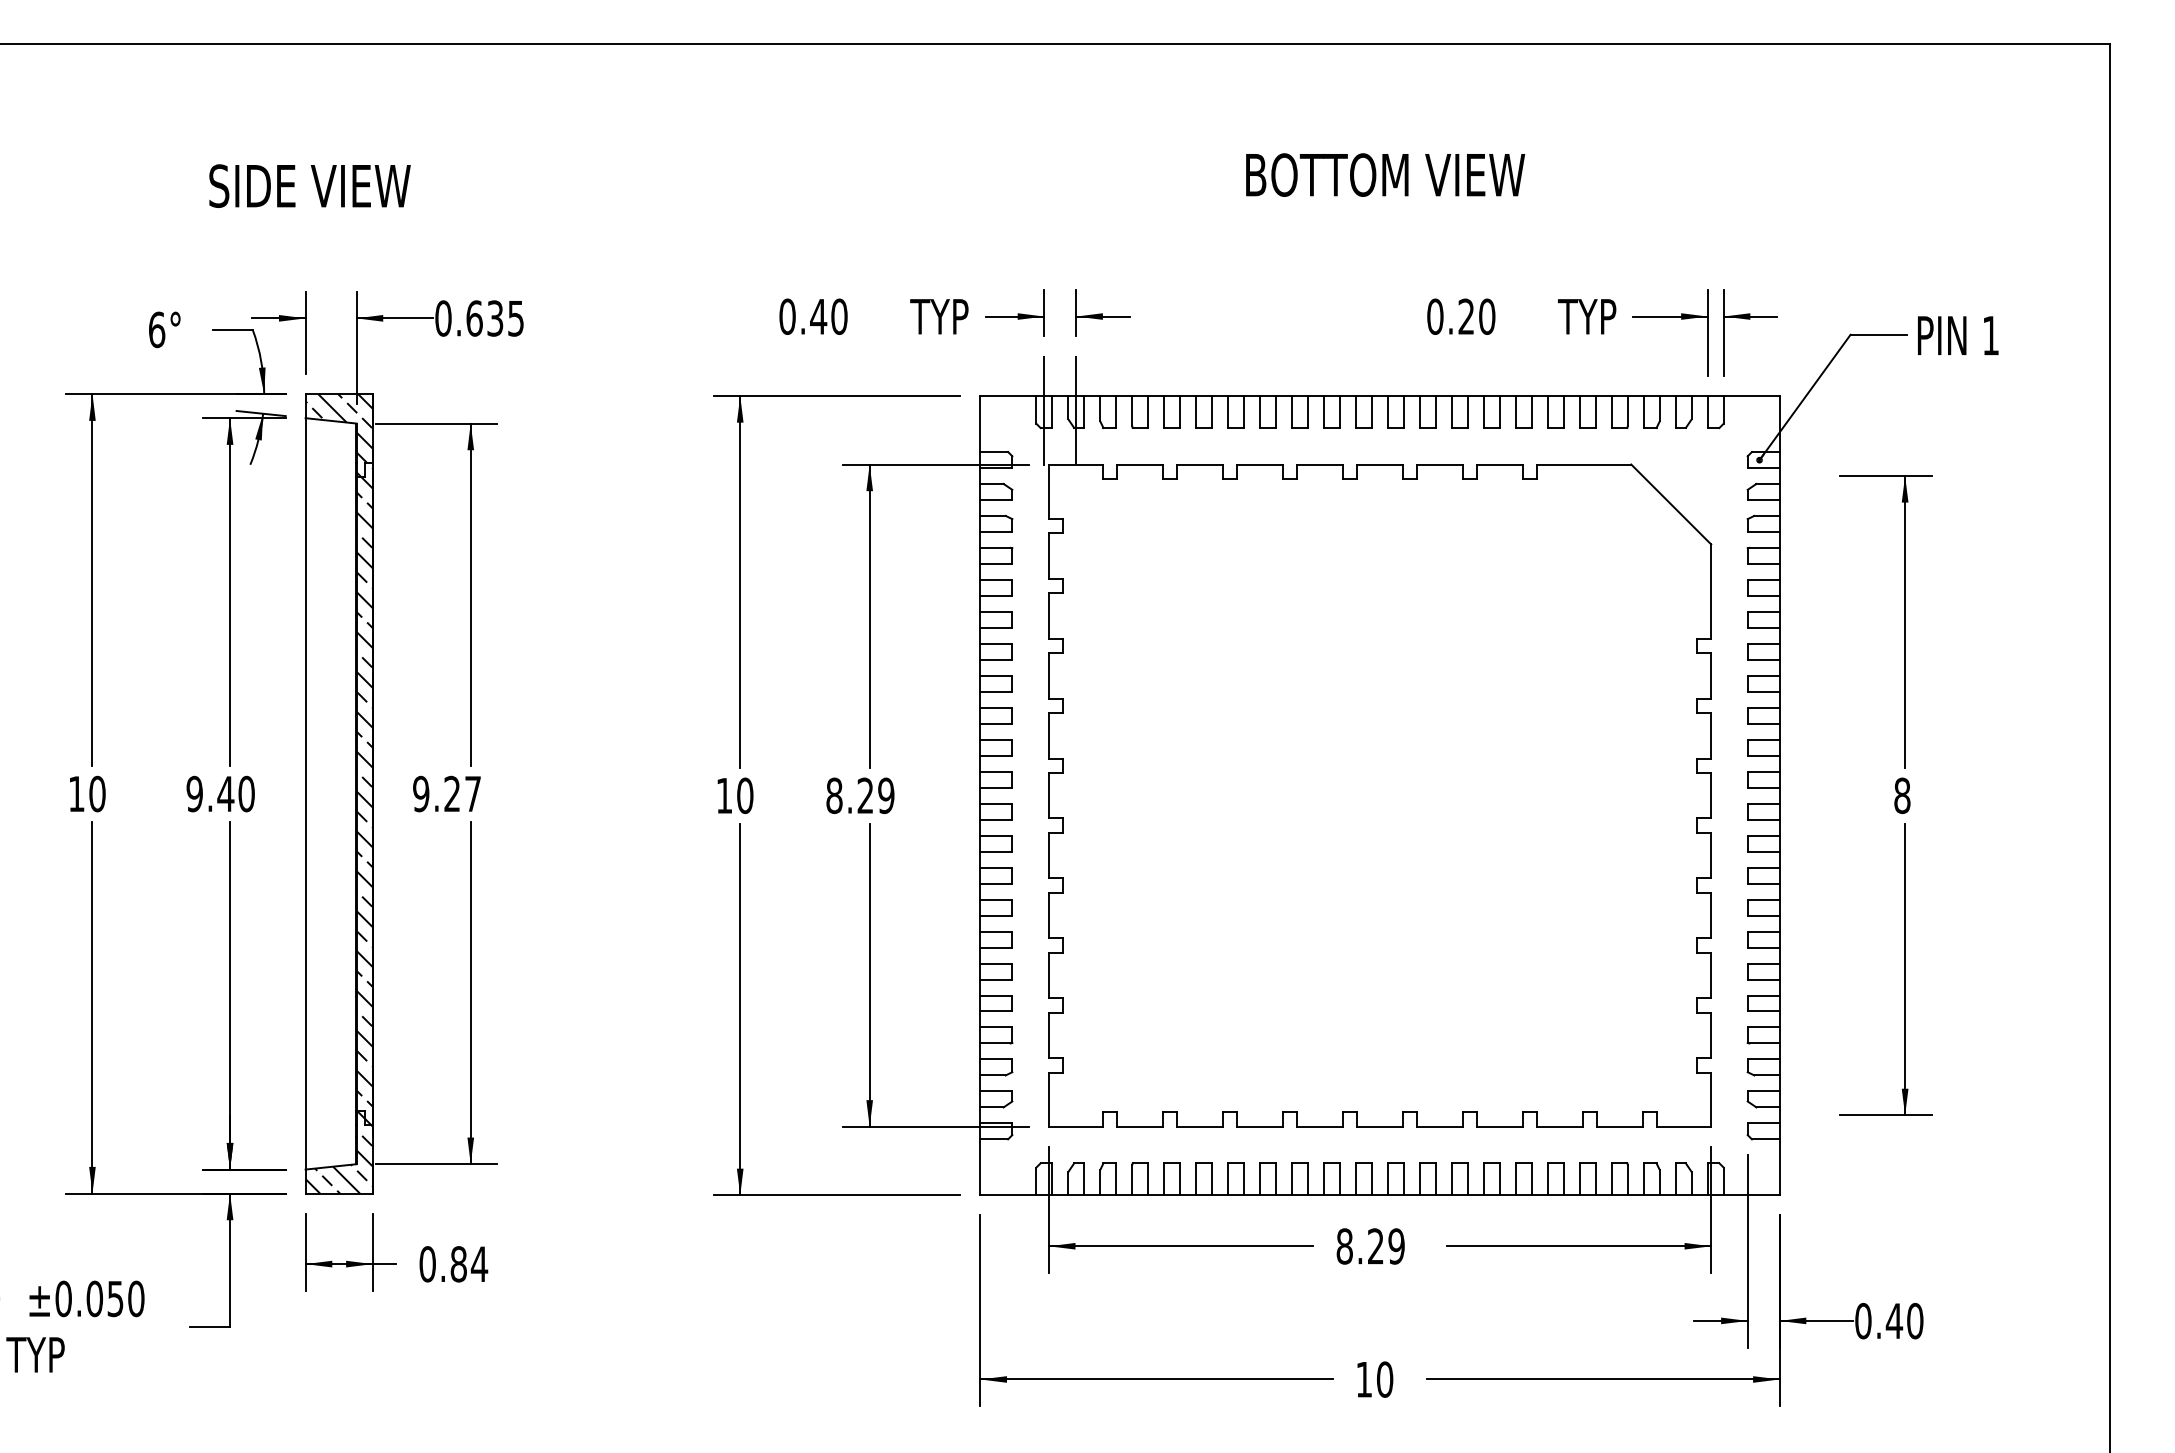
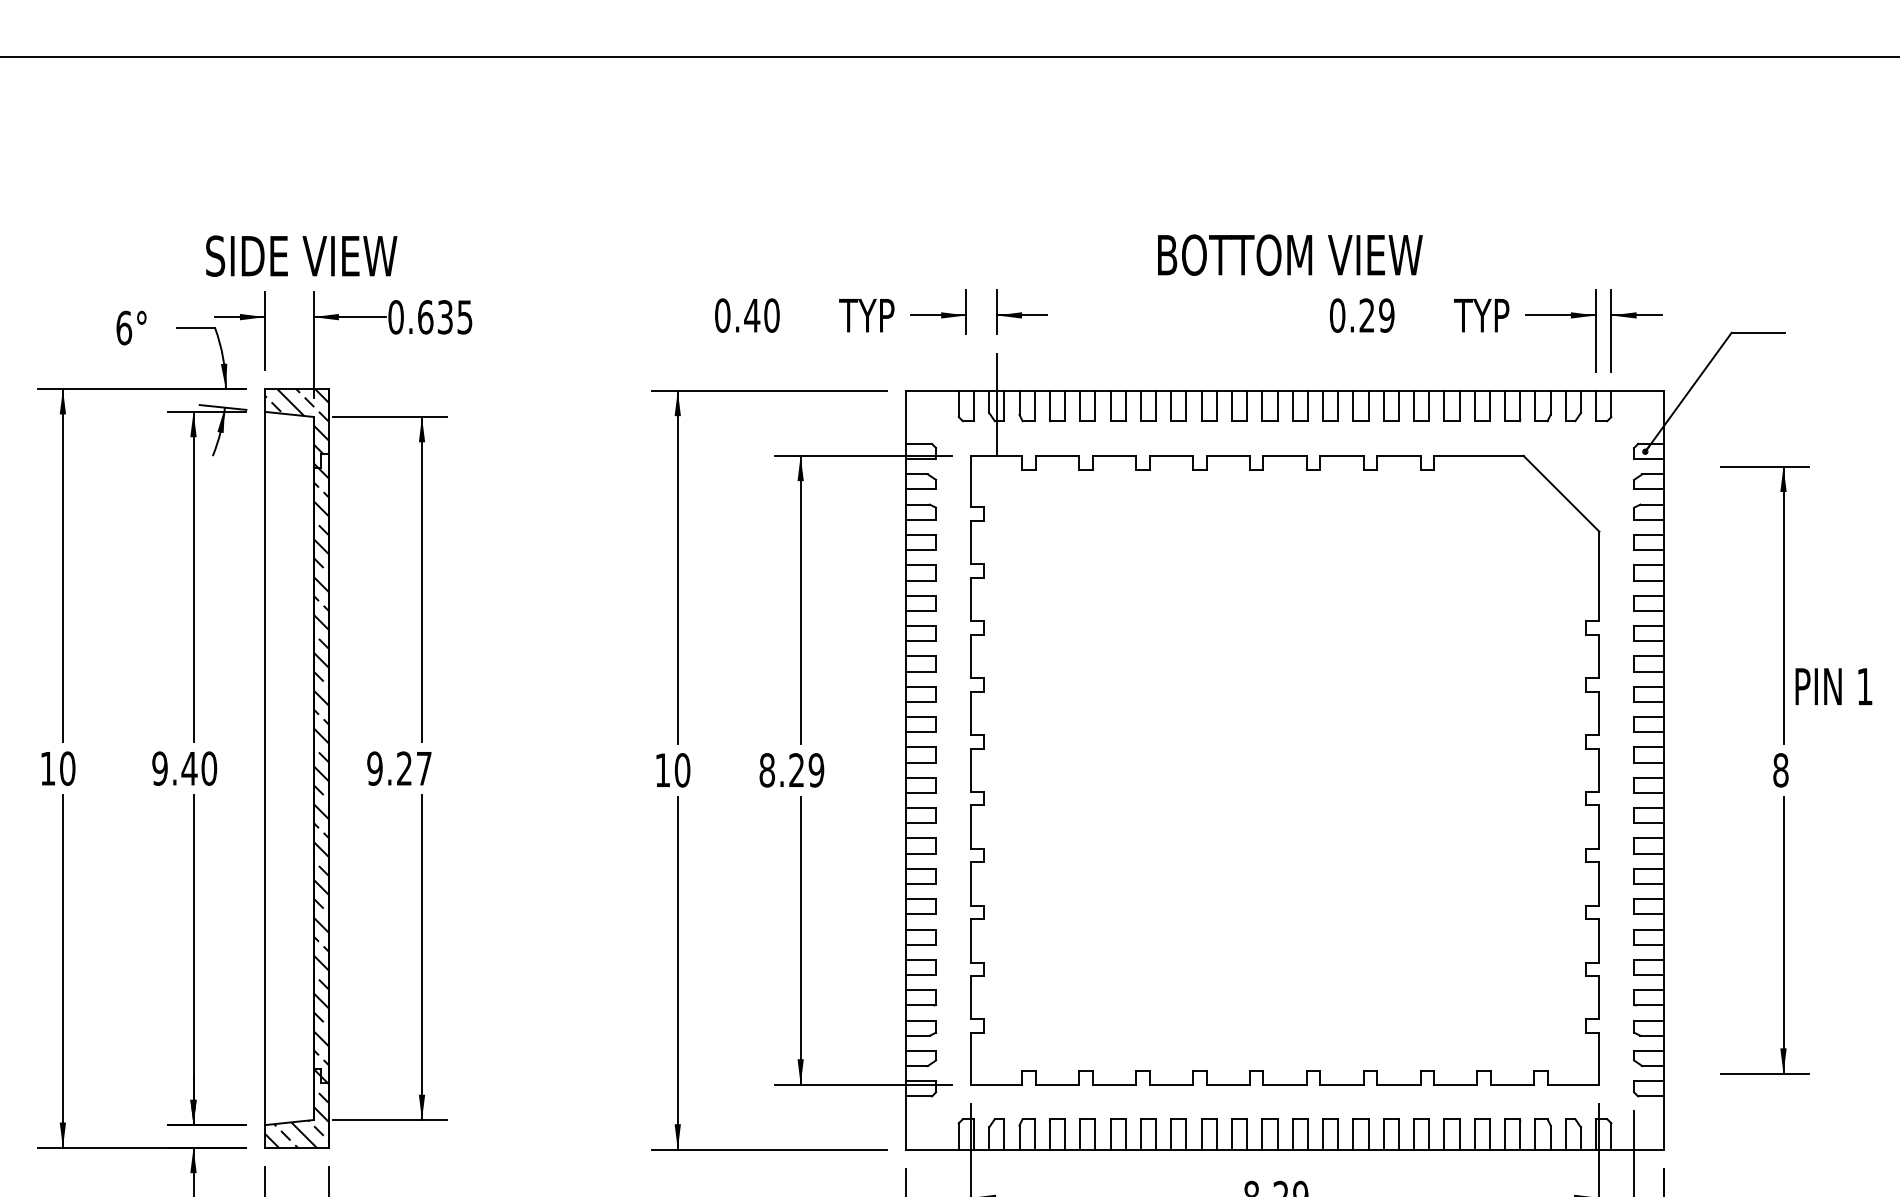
text: (1385, 174) -> (1290, 254), moved
text: (309, 185) -> (301, 255), moved
text: (1487, 316) -> (1387, 315), 0.20 -> 0.29
text: (1958, 335) -> (1834, 686), moved
line: (1044, 410) -> (966, 404), removed

